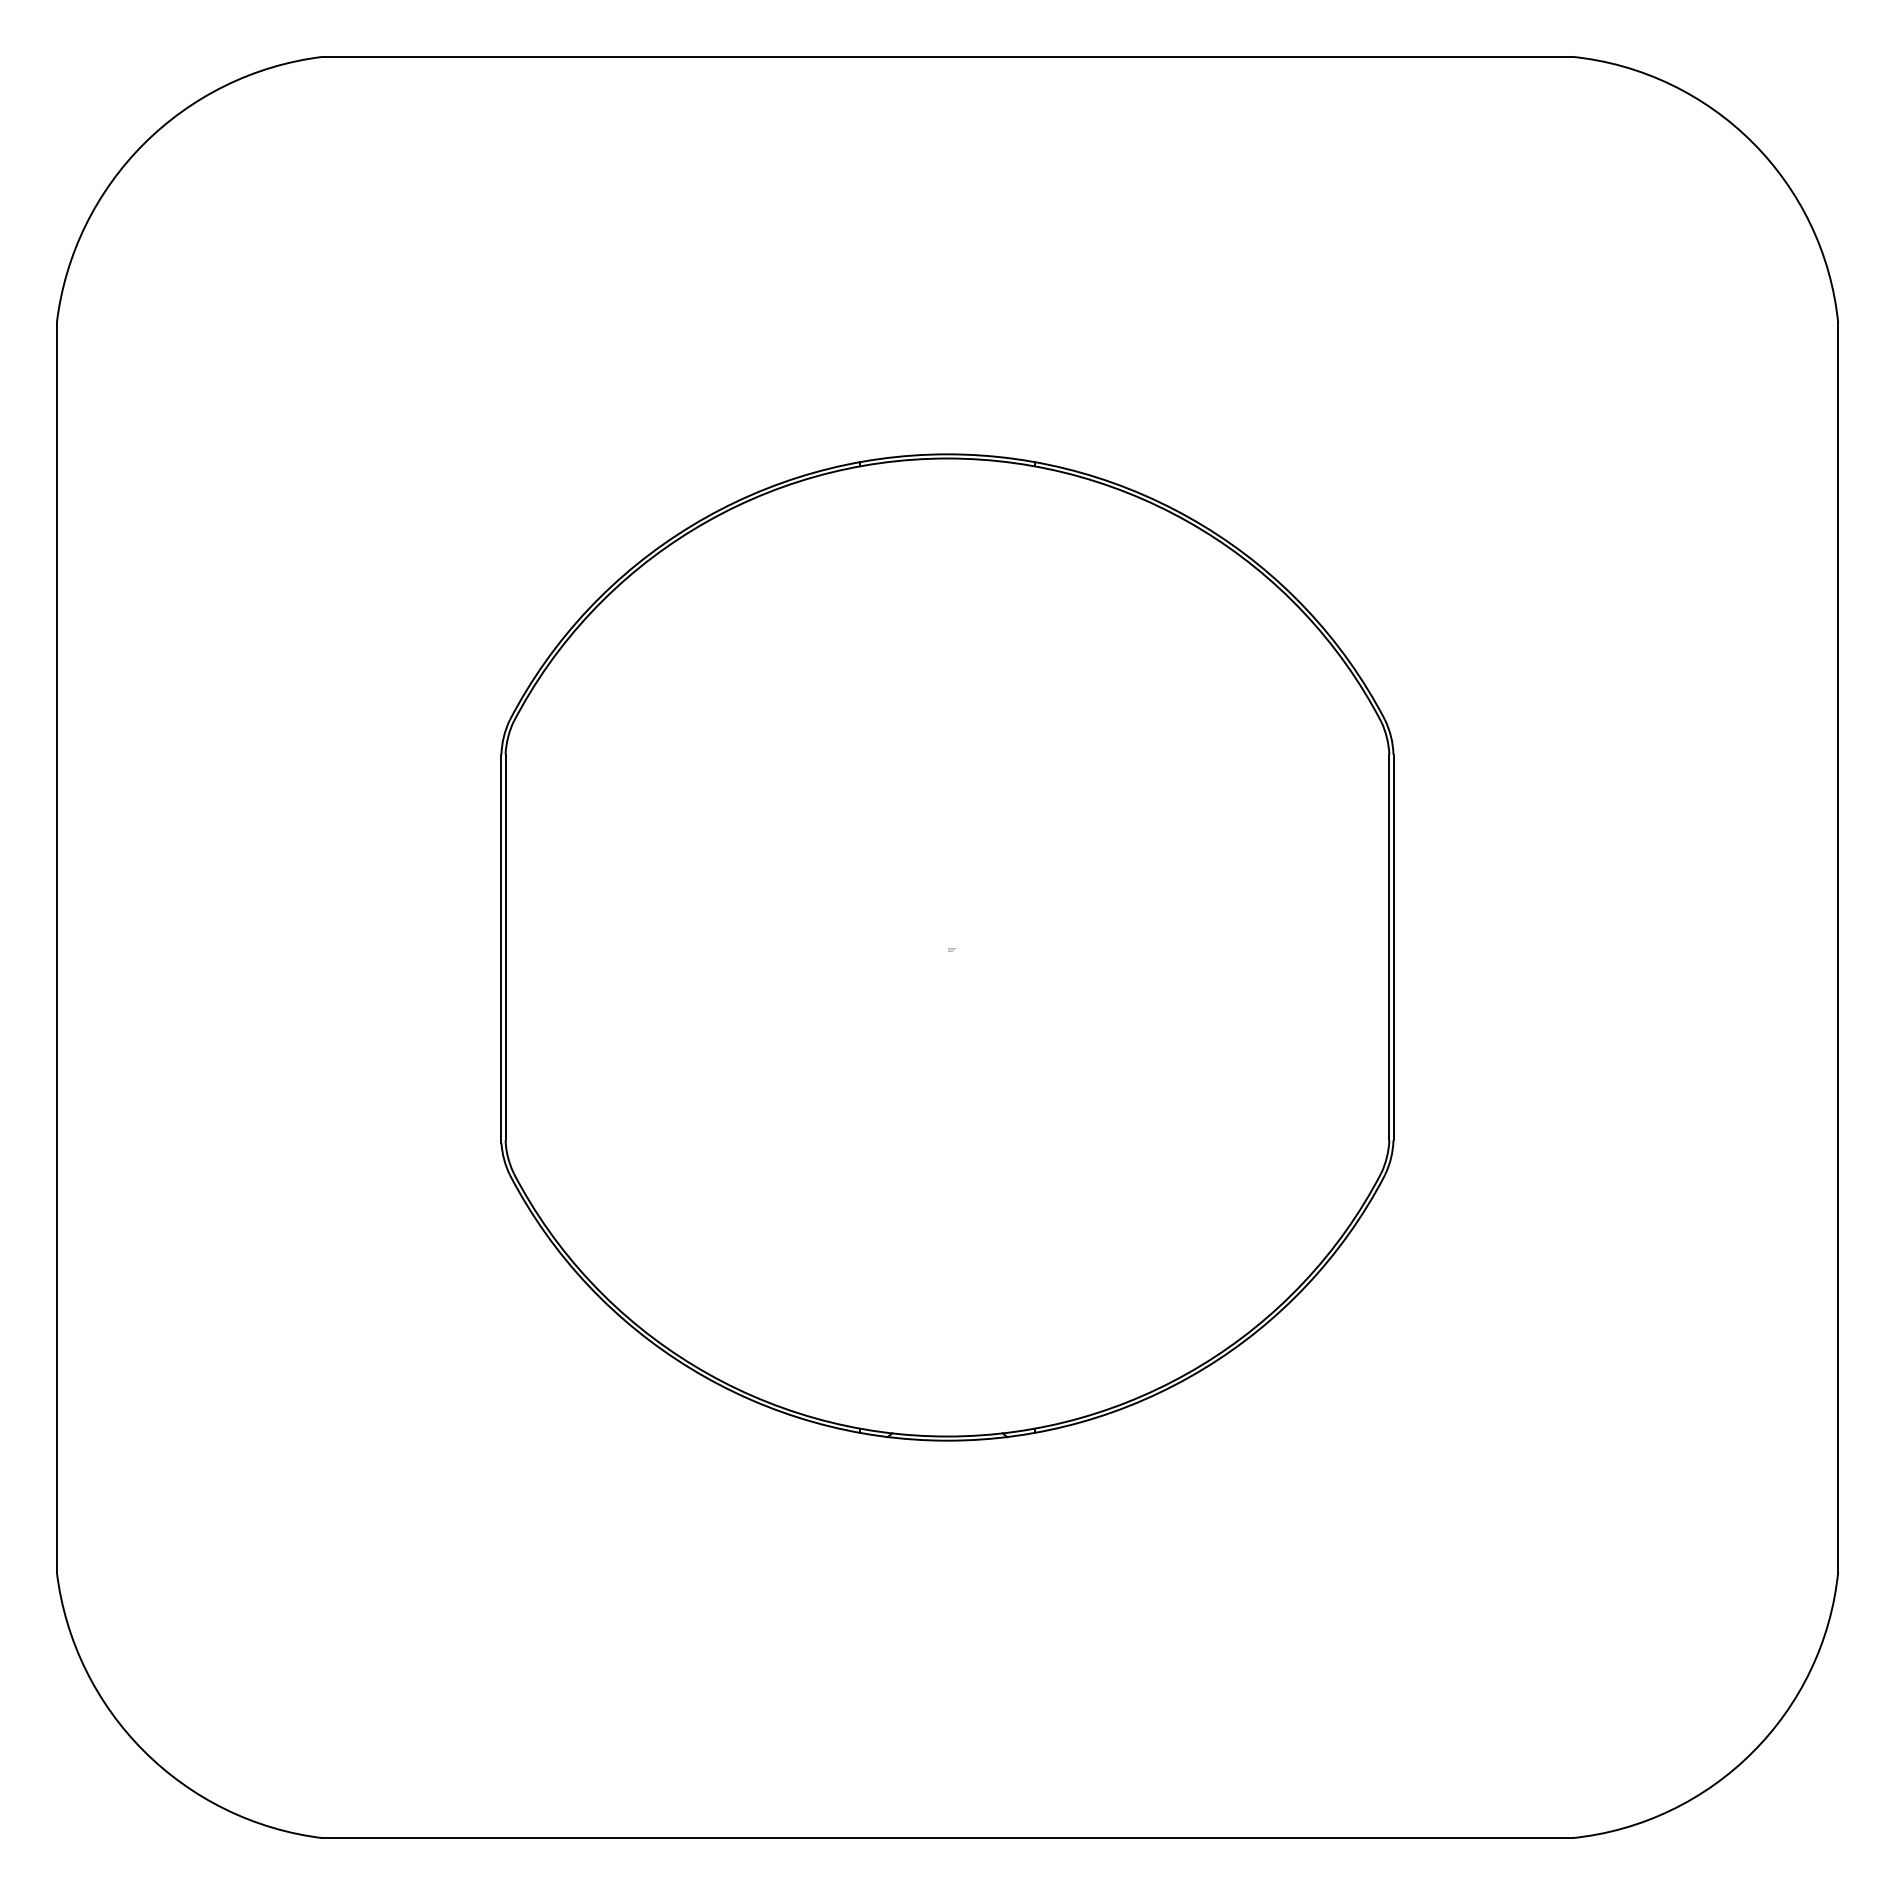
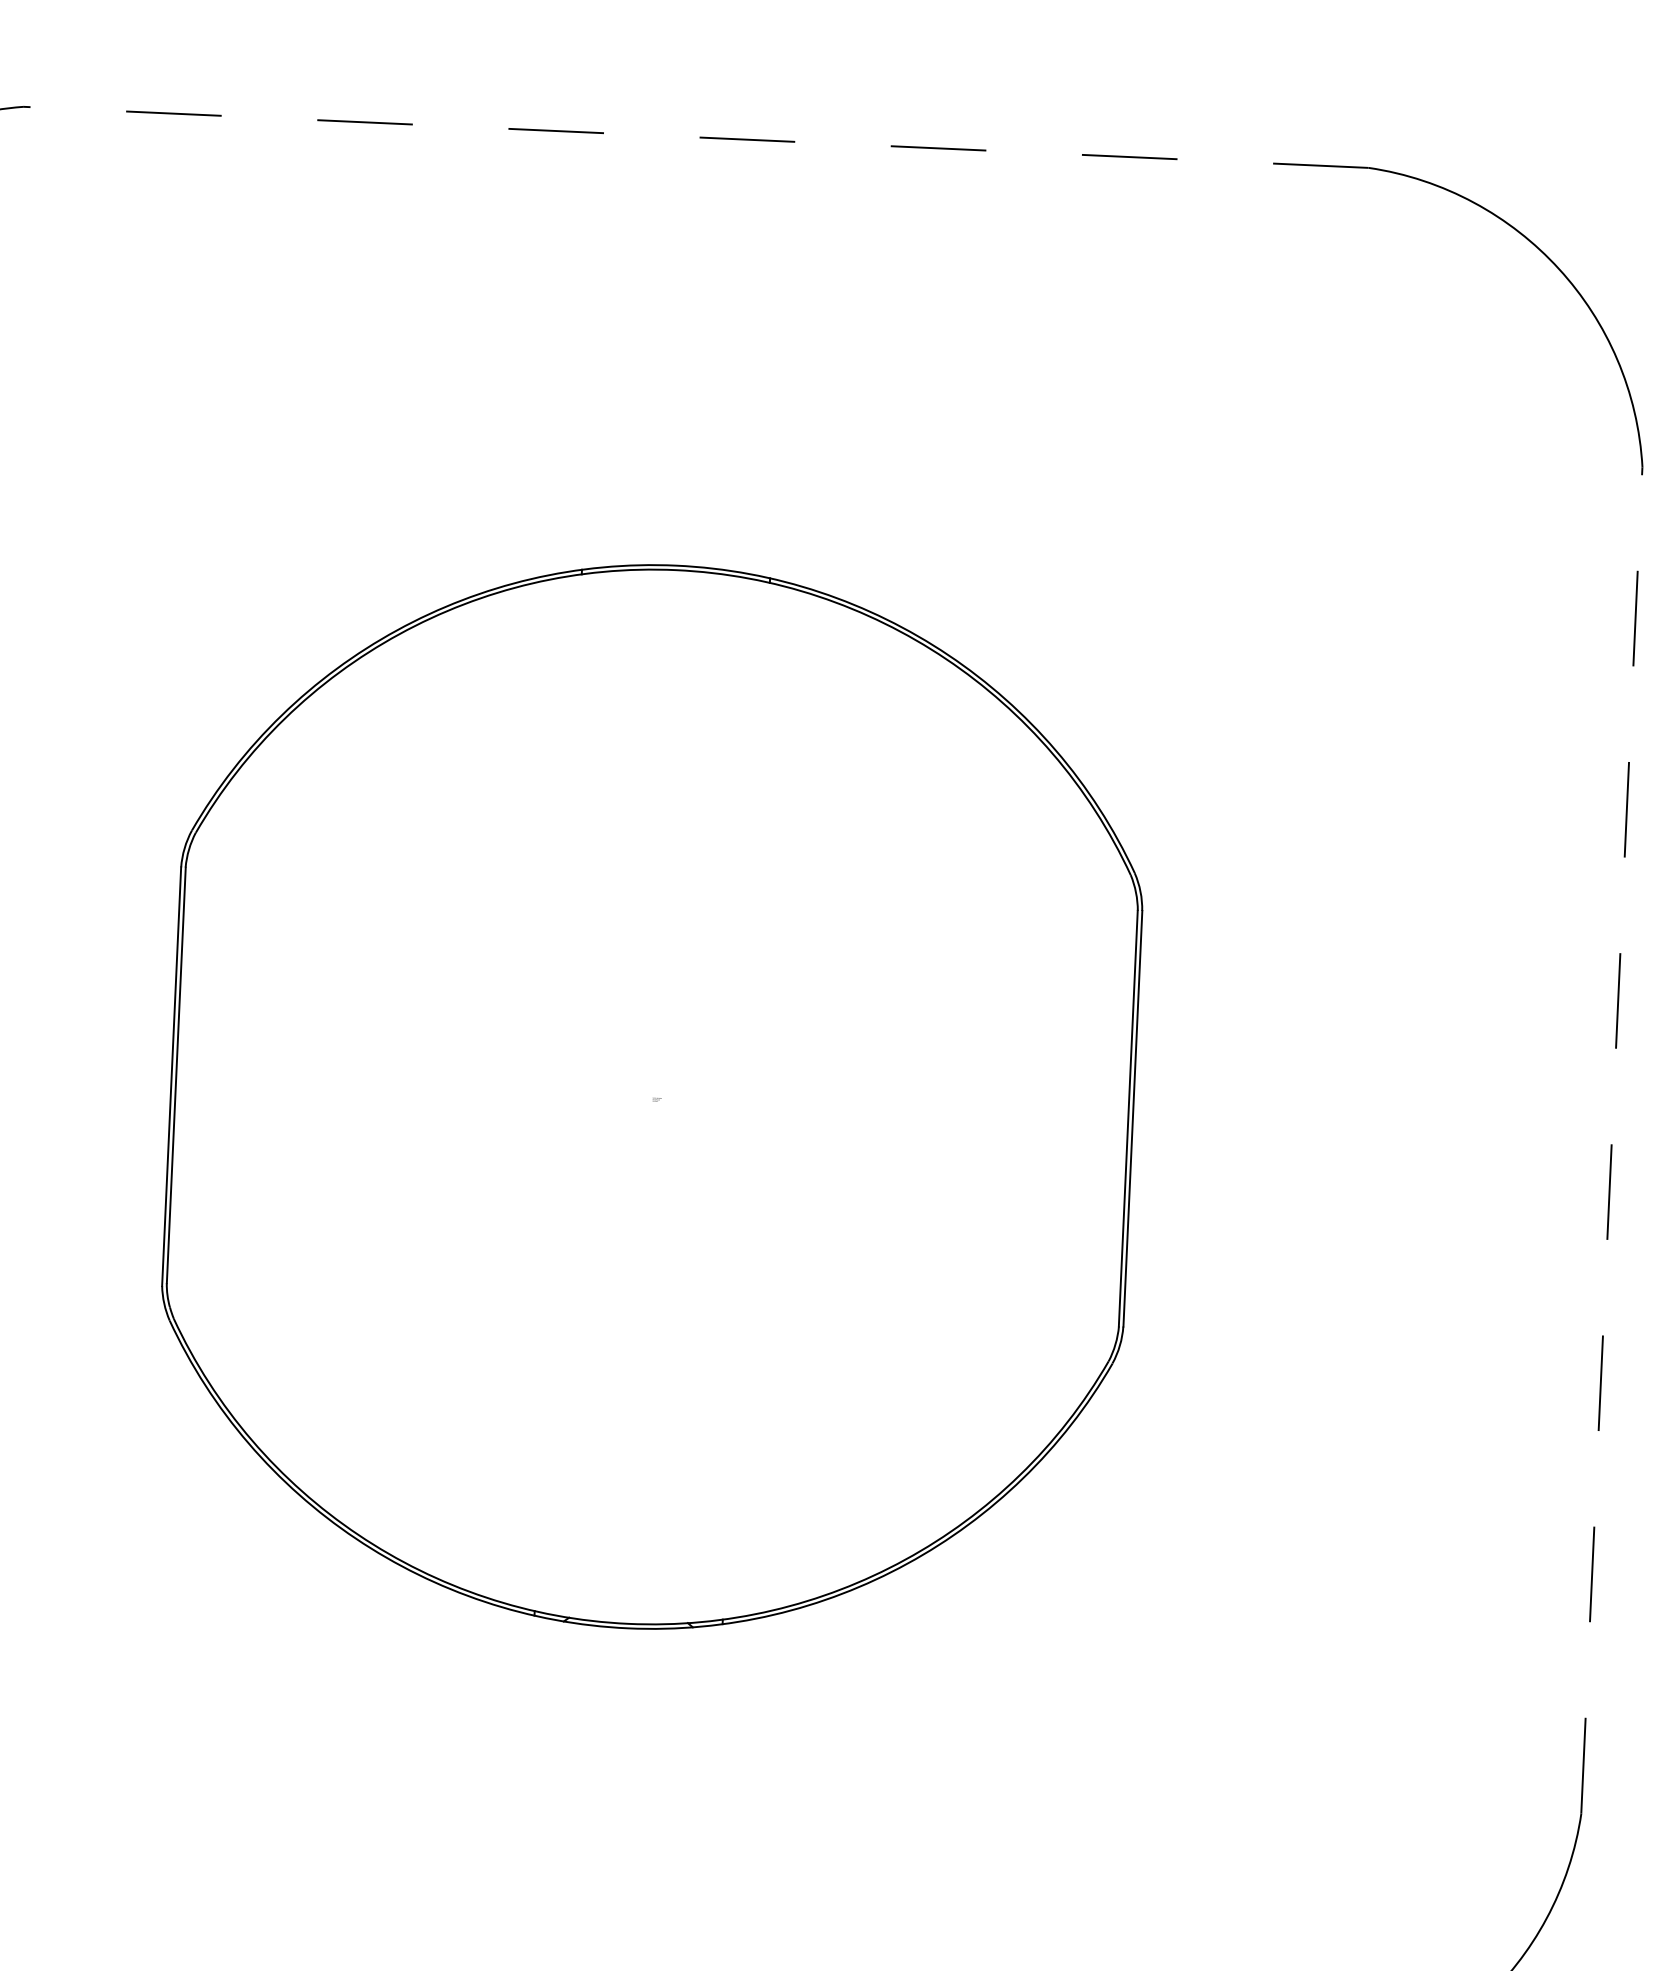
line: (946, 56) -> (694, 136), solid -> dashed
line: (1838, 947) -> (1612, 1140), solid -> dashed

